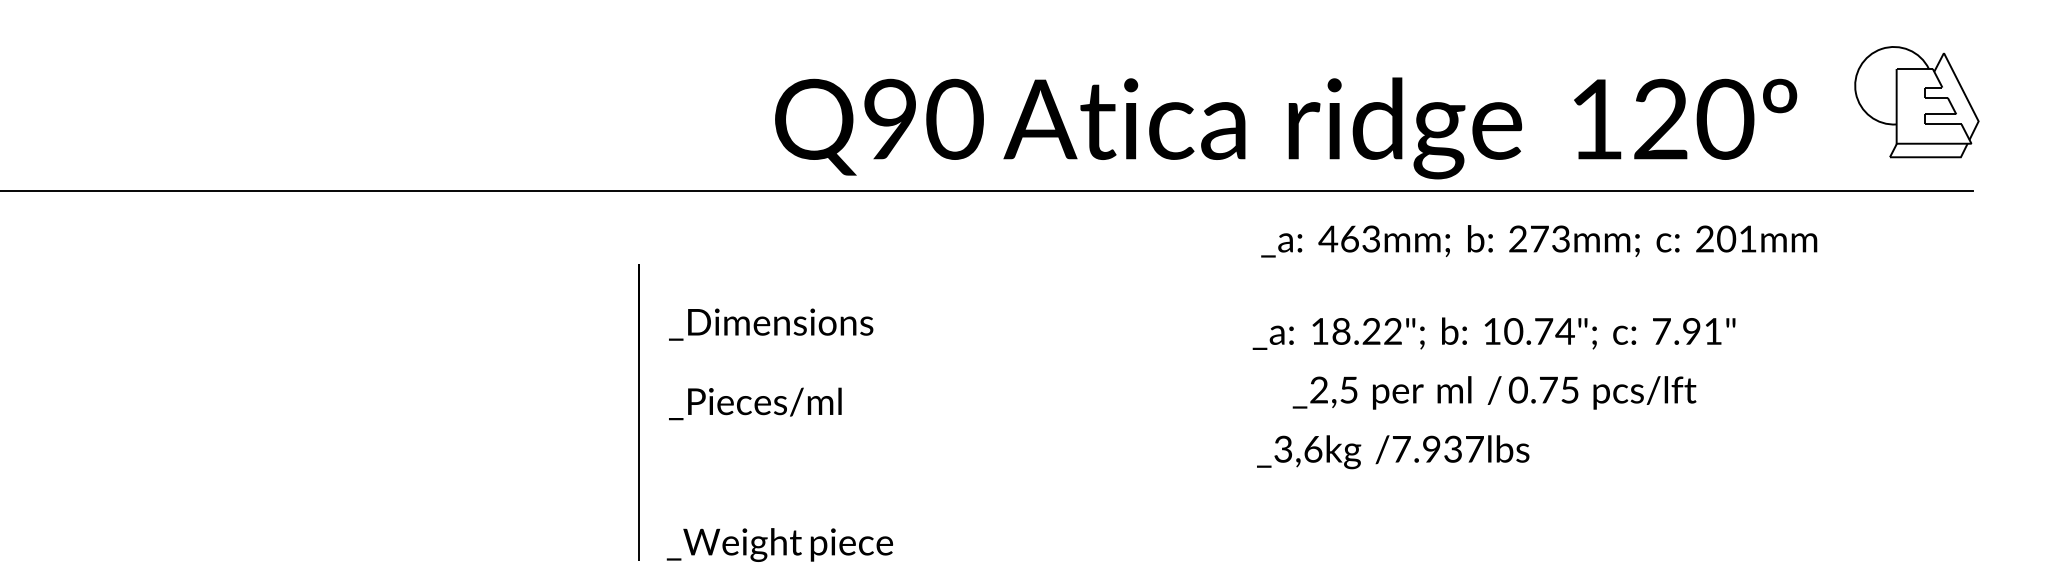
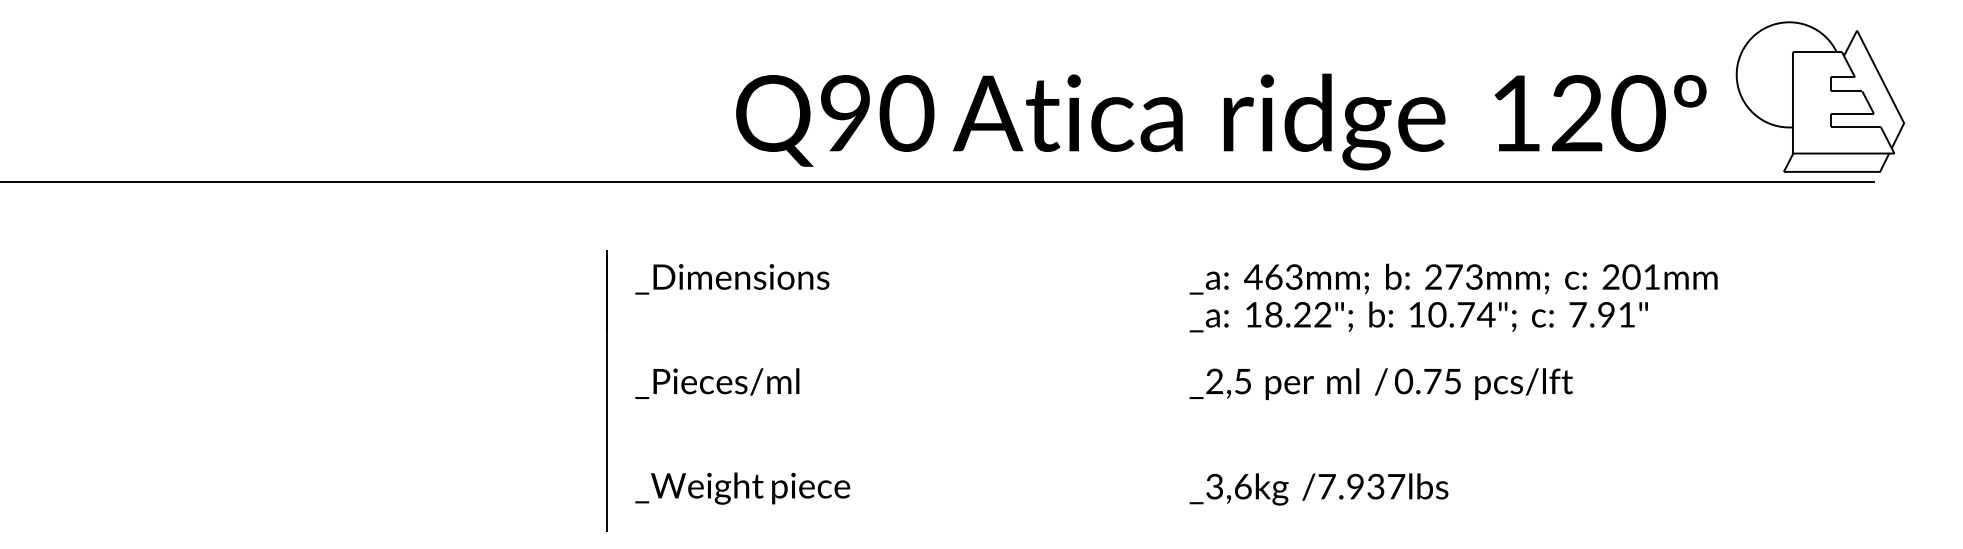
part: (1916, 101) -> (1819, 96), size x1.43
text: (1539, 240) -> (1453, 278), moved
text: (771, 324) -> (732, 279), moved
text: (1493, 392) -> (1380, 383), moved
text: (1392, 452) -> (1318, 489), moved
text: (779, 544) -> (742, 488), moved

